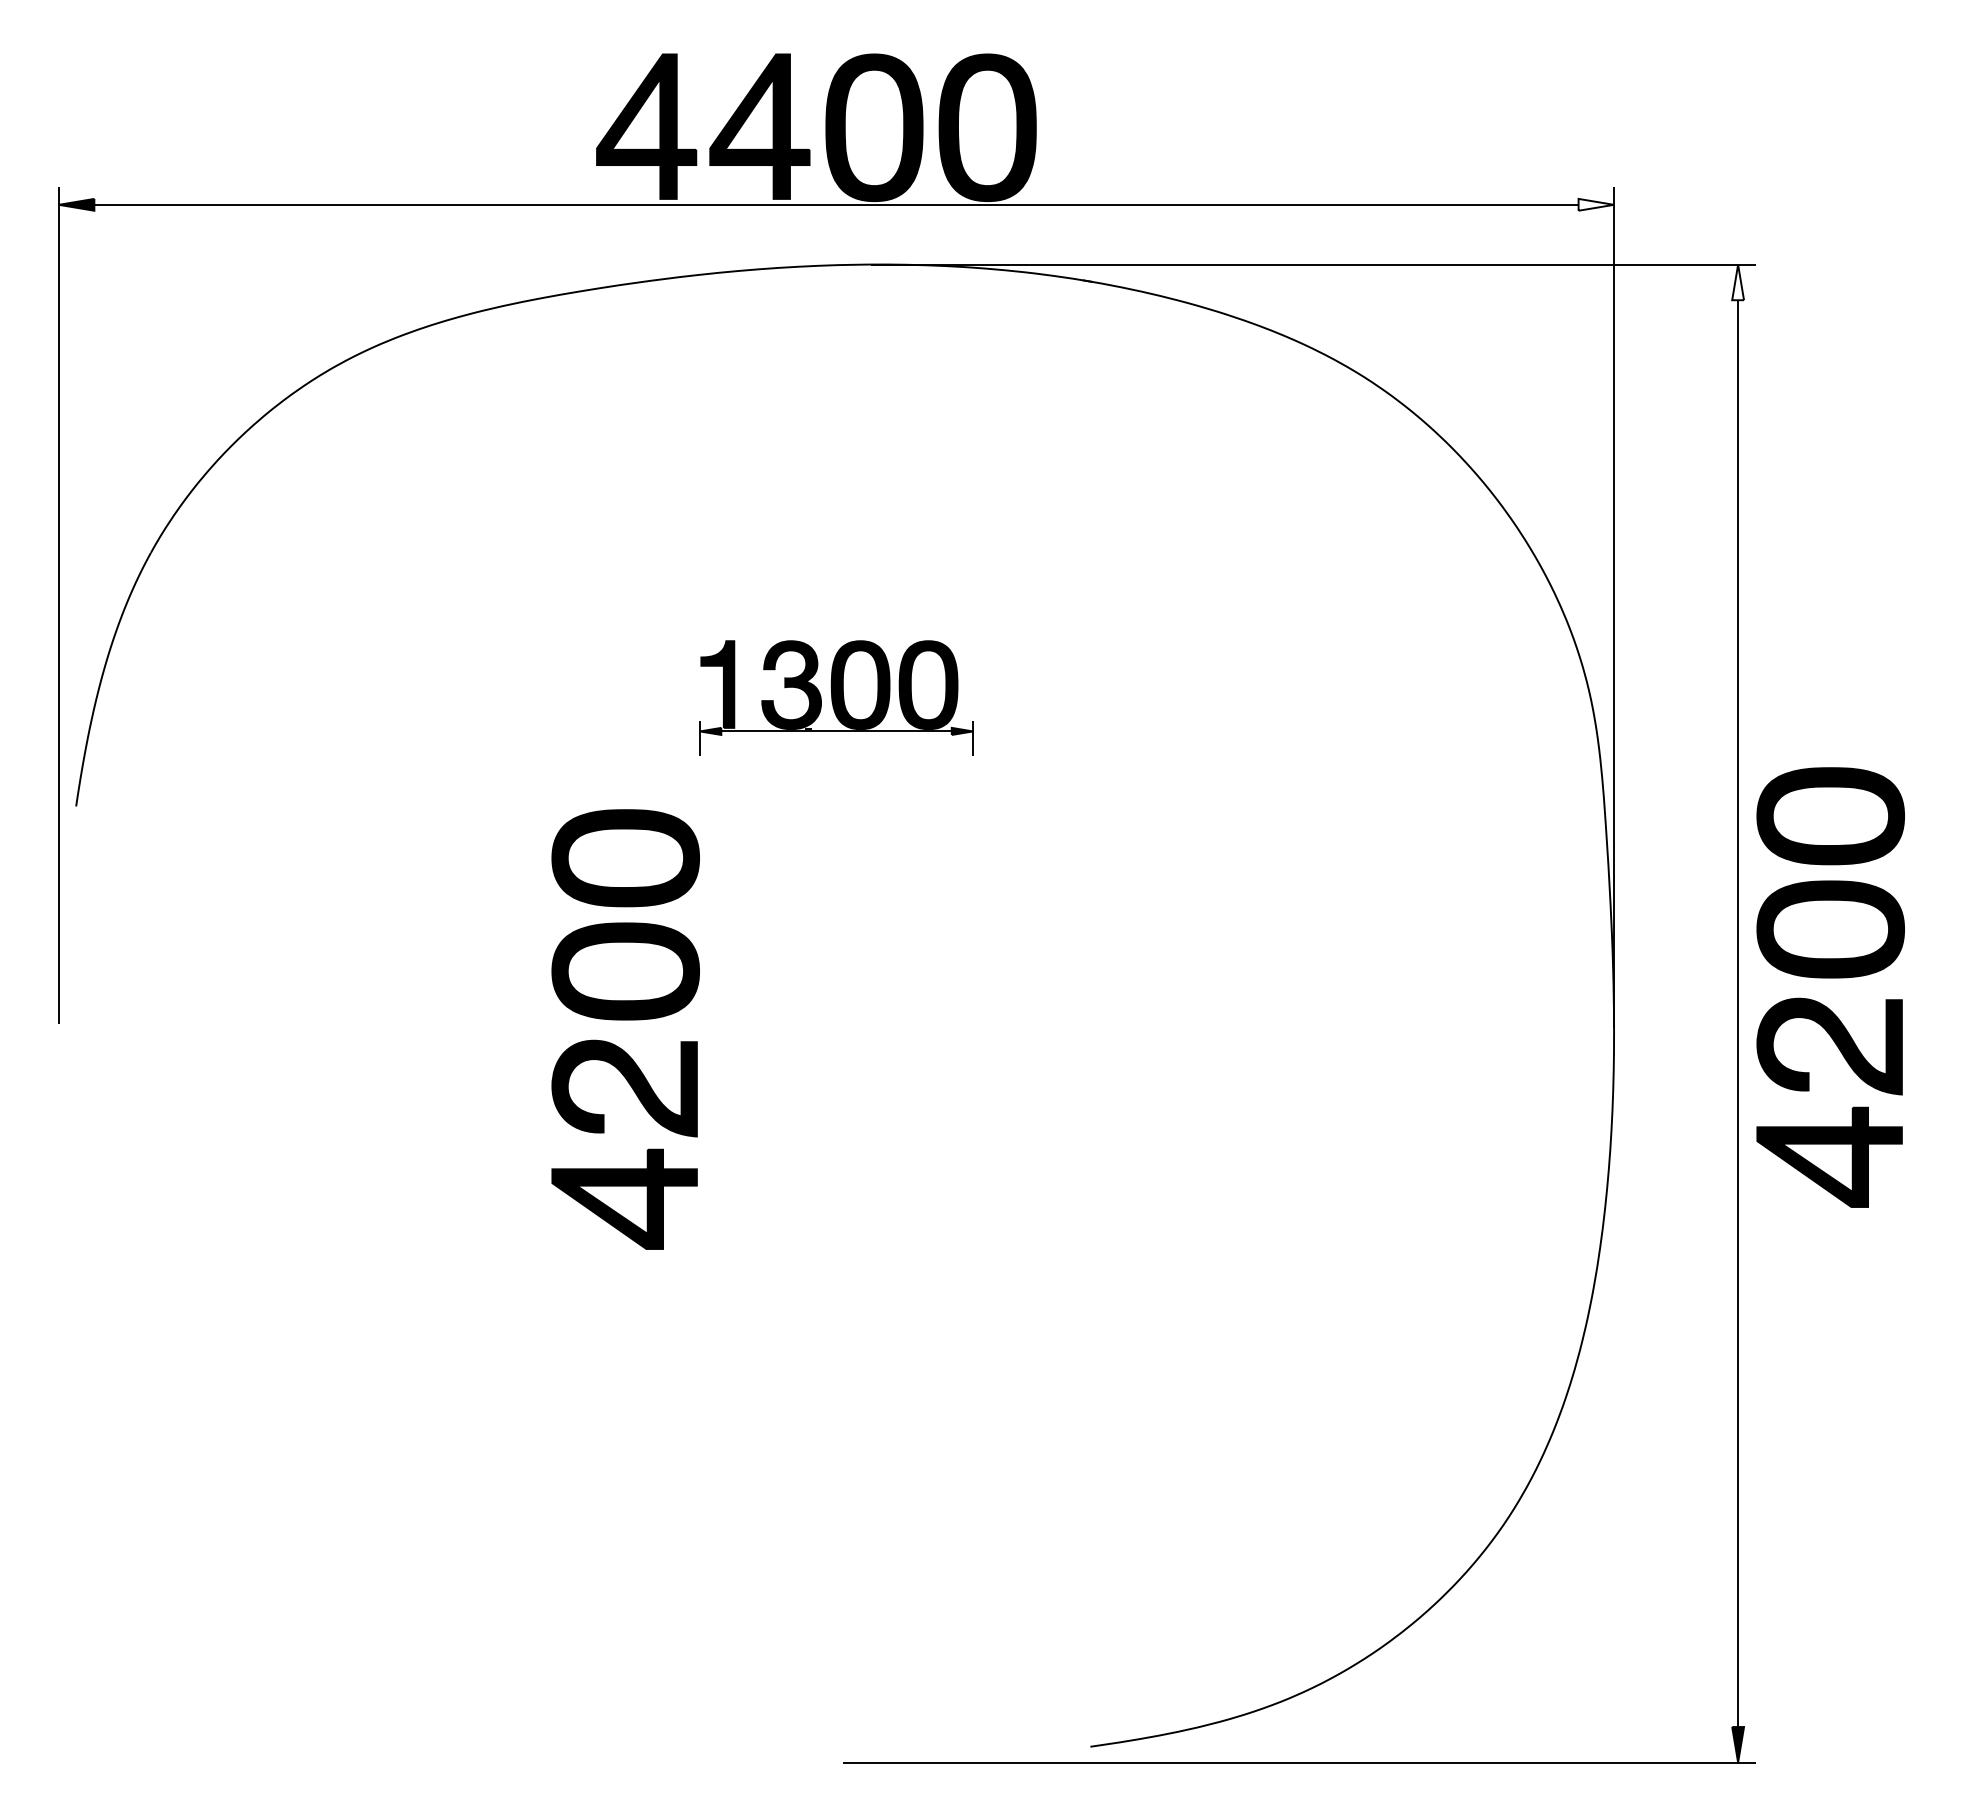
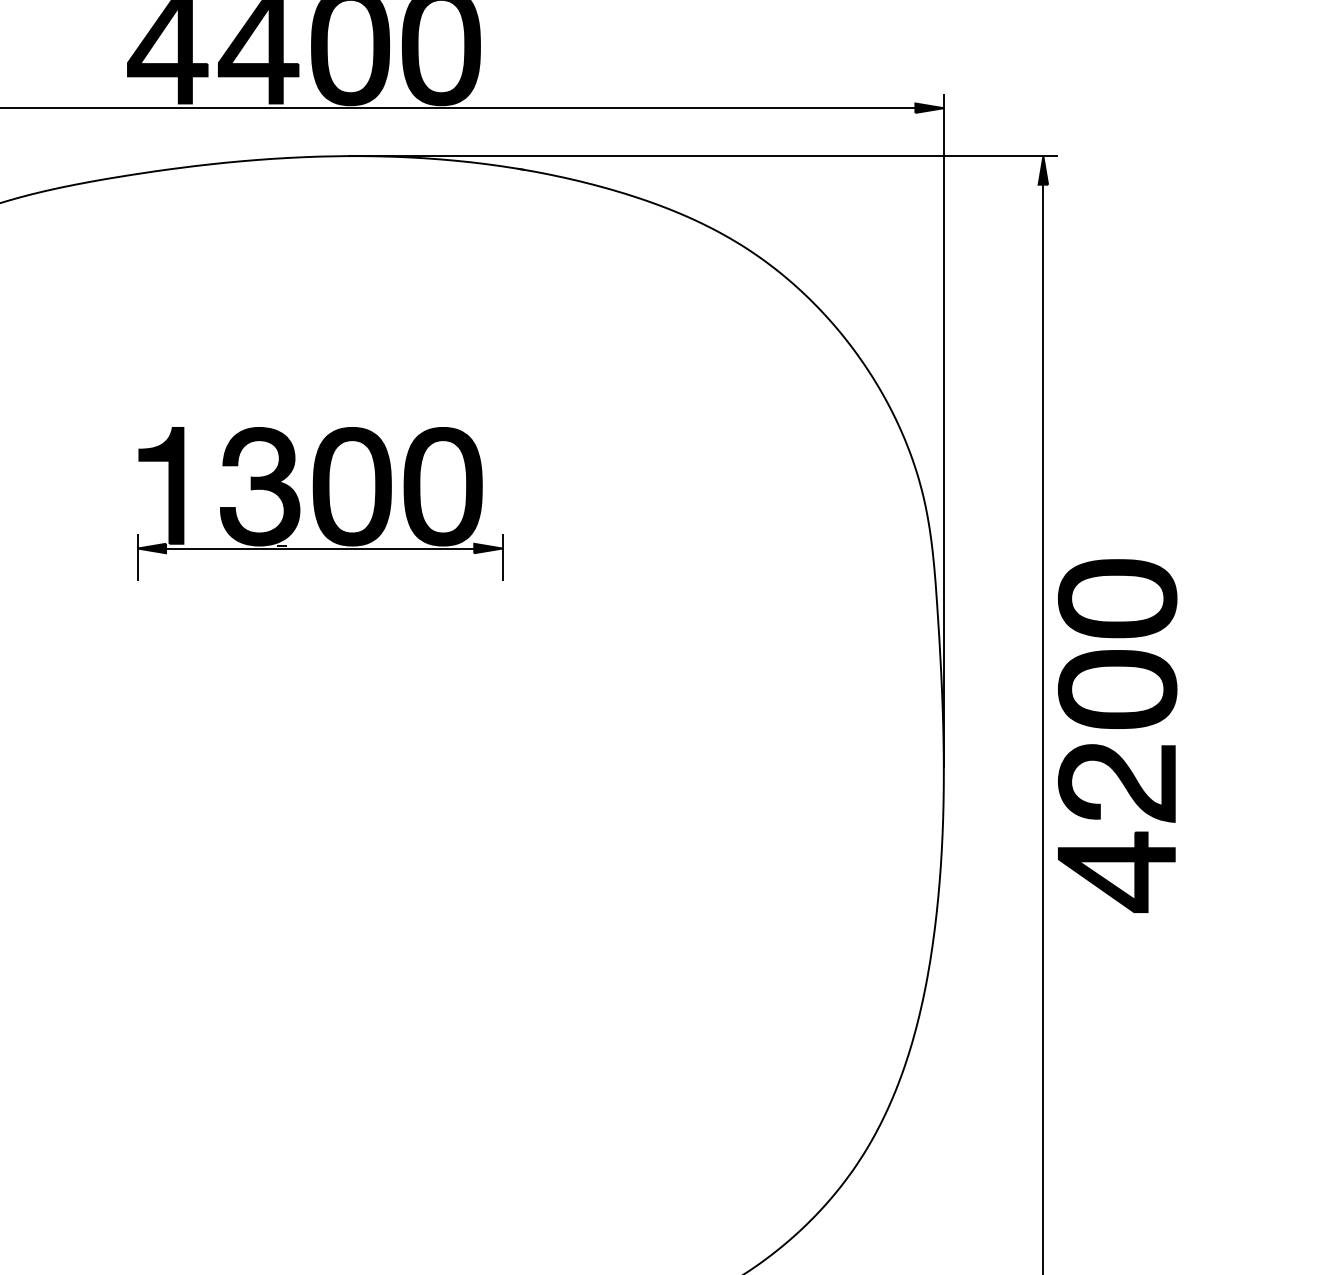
fill: (1596, 204) -> (929, 107), added
fill: (1738, 282) -> (1043, 170), added
part: (836, 697) -> (320, 503), size x1.67
part: (625, 1020) -> (150, 762), removed

